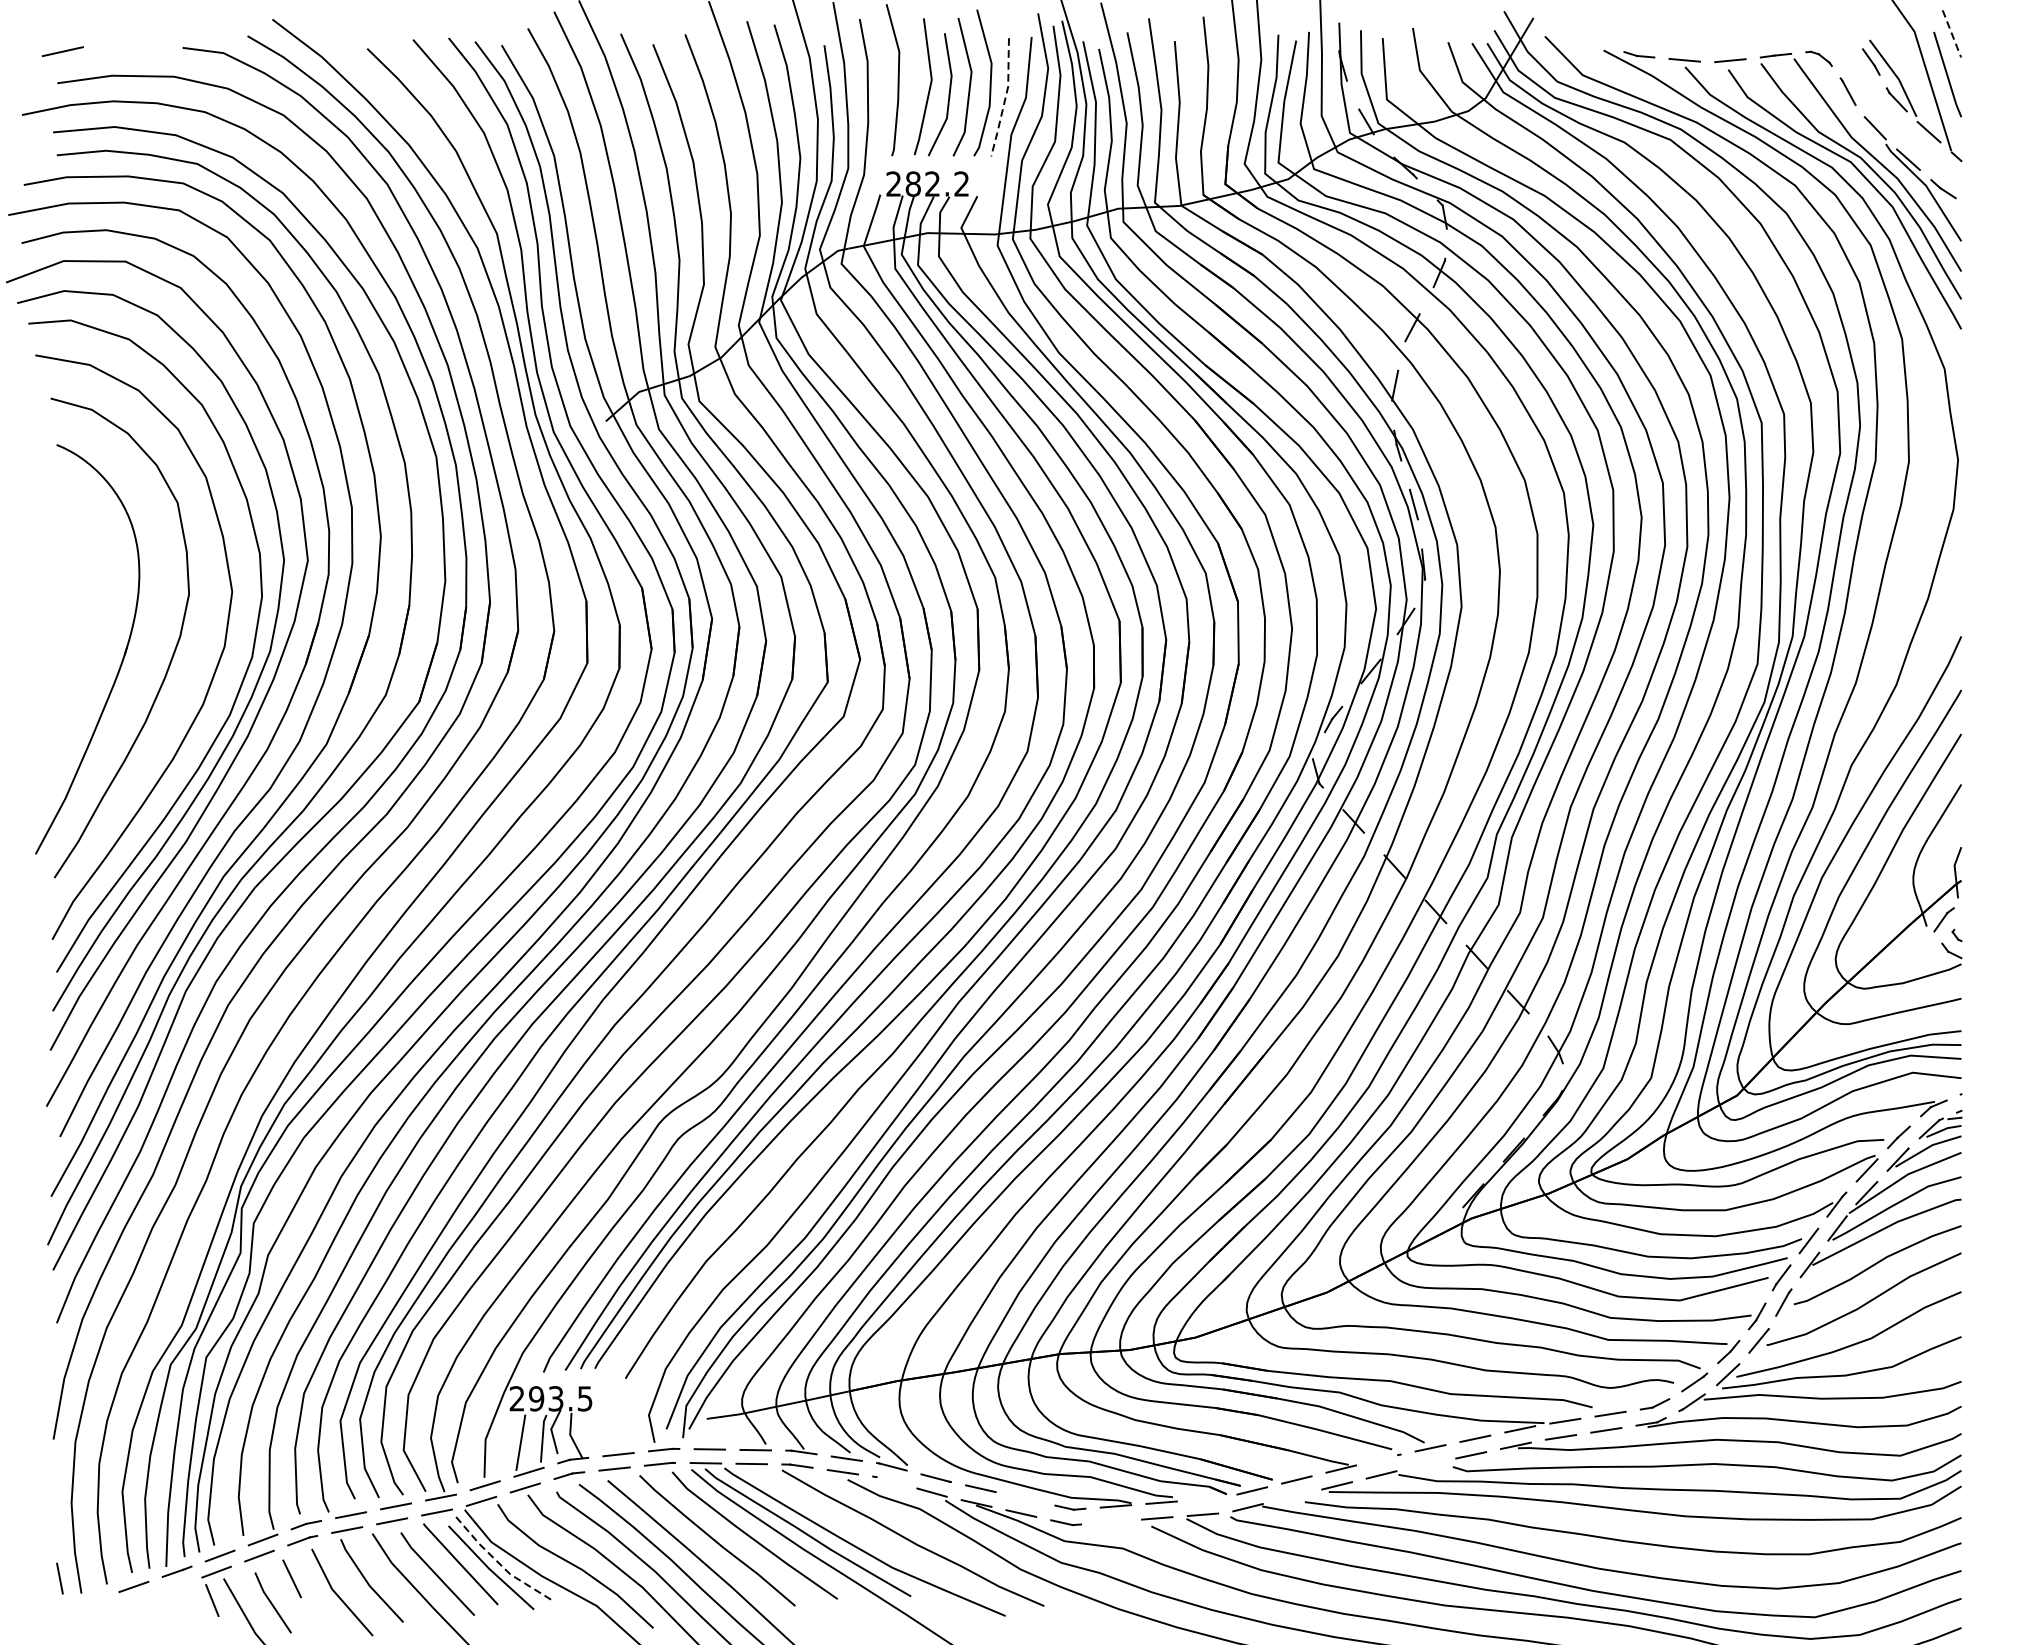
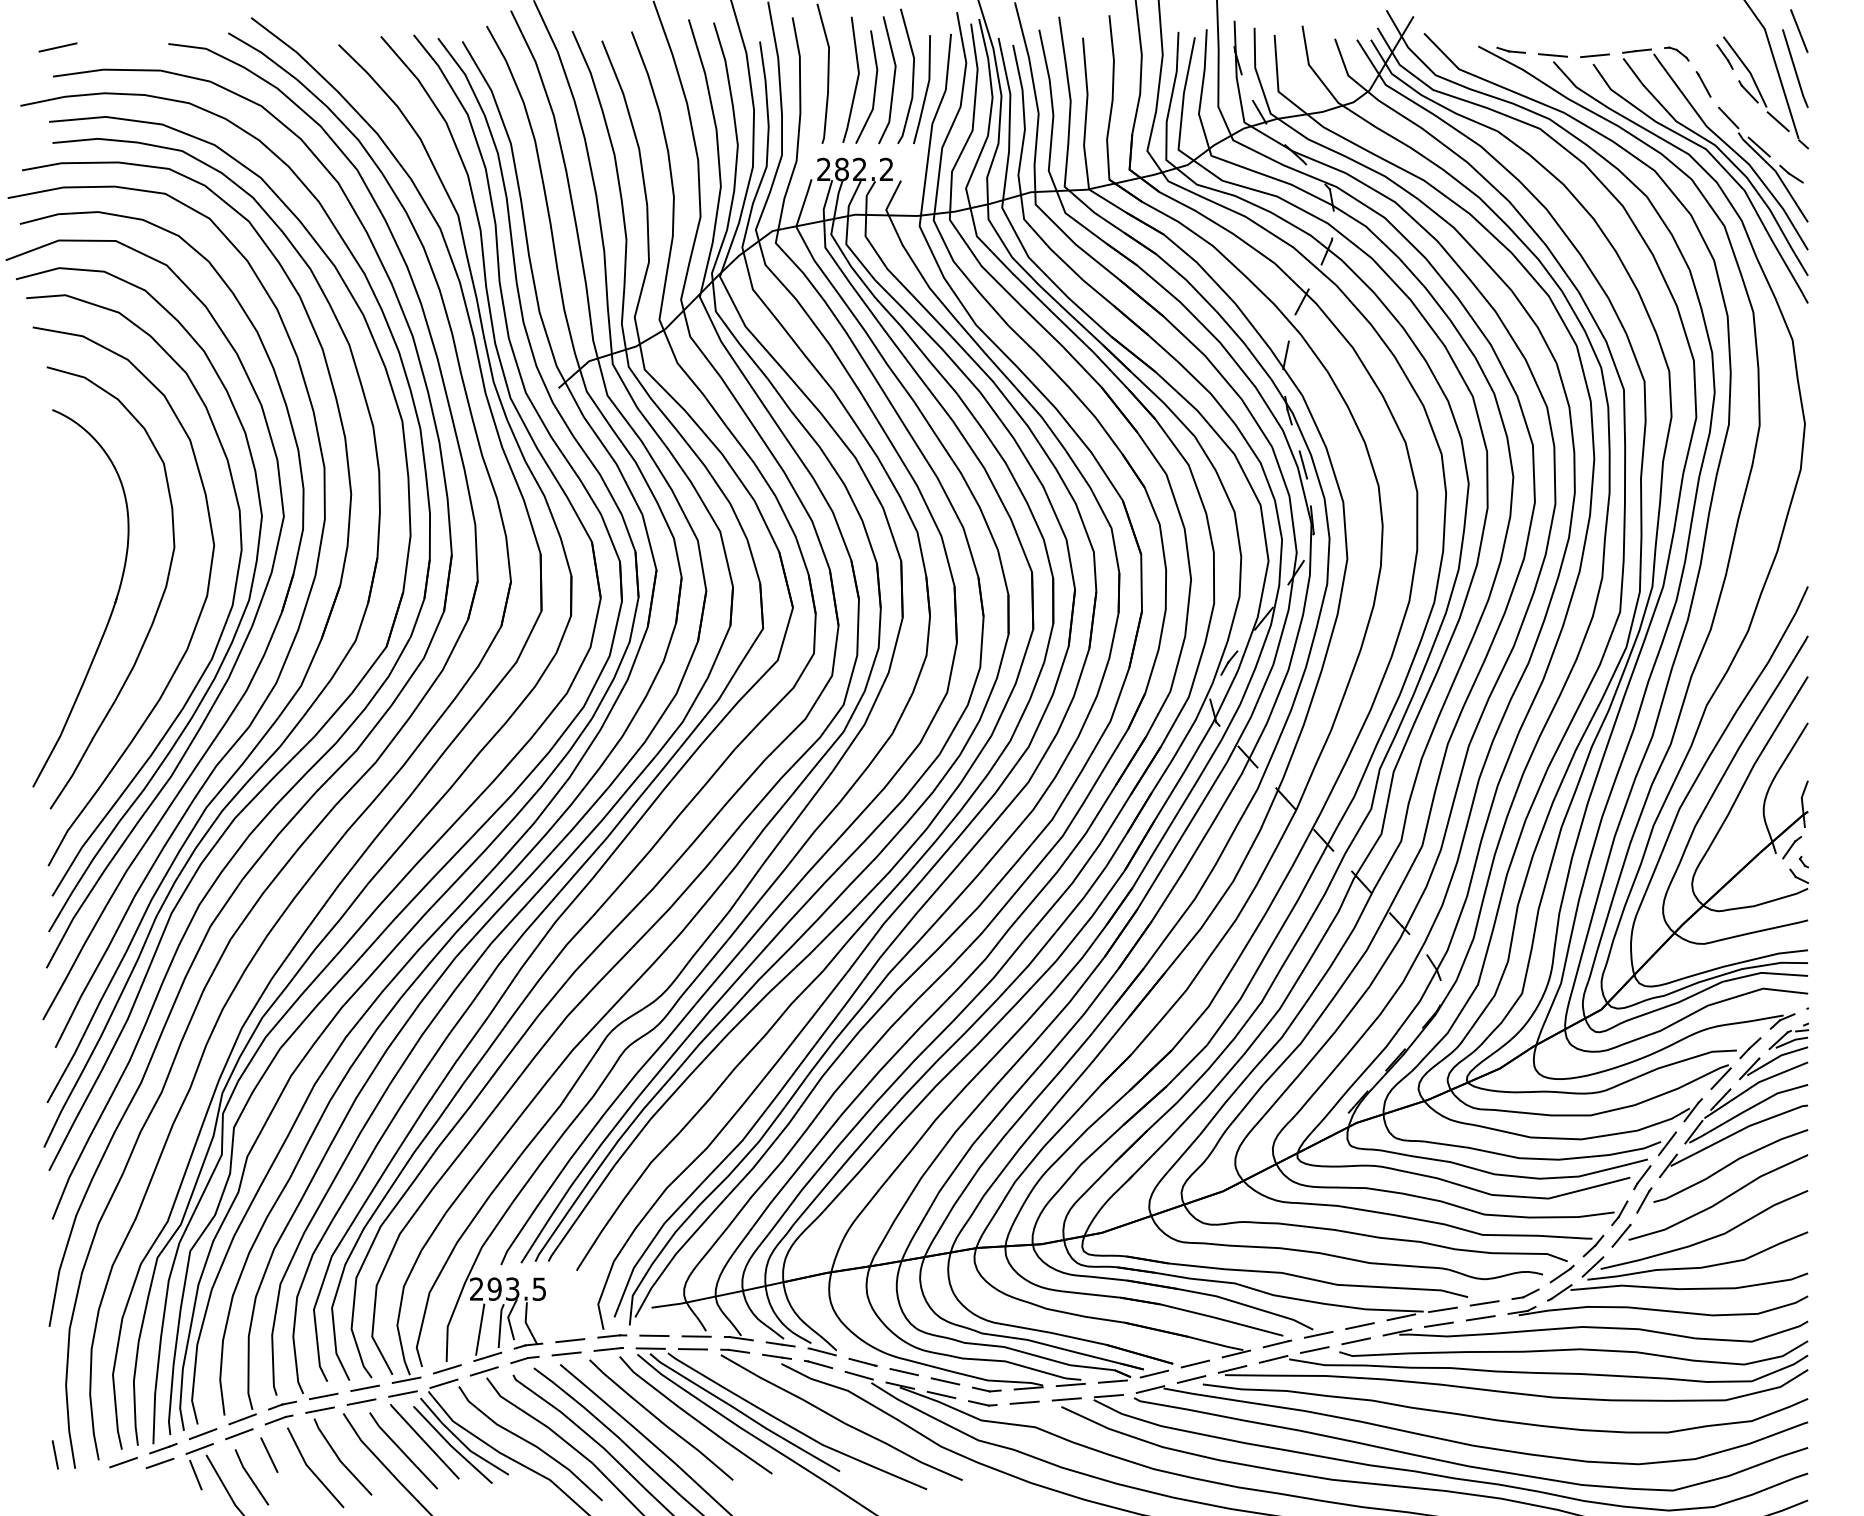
line: (1952, 35) -> (1799, 32), dashed -> solid
line: (1005, 98) -> (926, 90), dashed -> solid
line: (1383, 1458) -> (1275, 1344), added
line: (1425, 1464) -> (1314, 1349), added
line: (890, 1480) -> (820, 1364), added
line: (1292, 1496) -> (1191, 1379), added
line: (1025, 1498) -> (945, 1381), added
line: (1206, 1498) -> (1112, 1381), added
line: (1111, 1521) -> (1024, 1402), added
line: (499, 1564) -> (460, 1441), dashed -> solid
line: (172, 1587) -> (159, 1463), added

